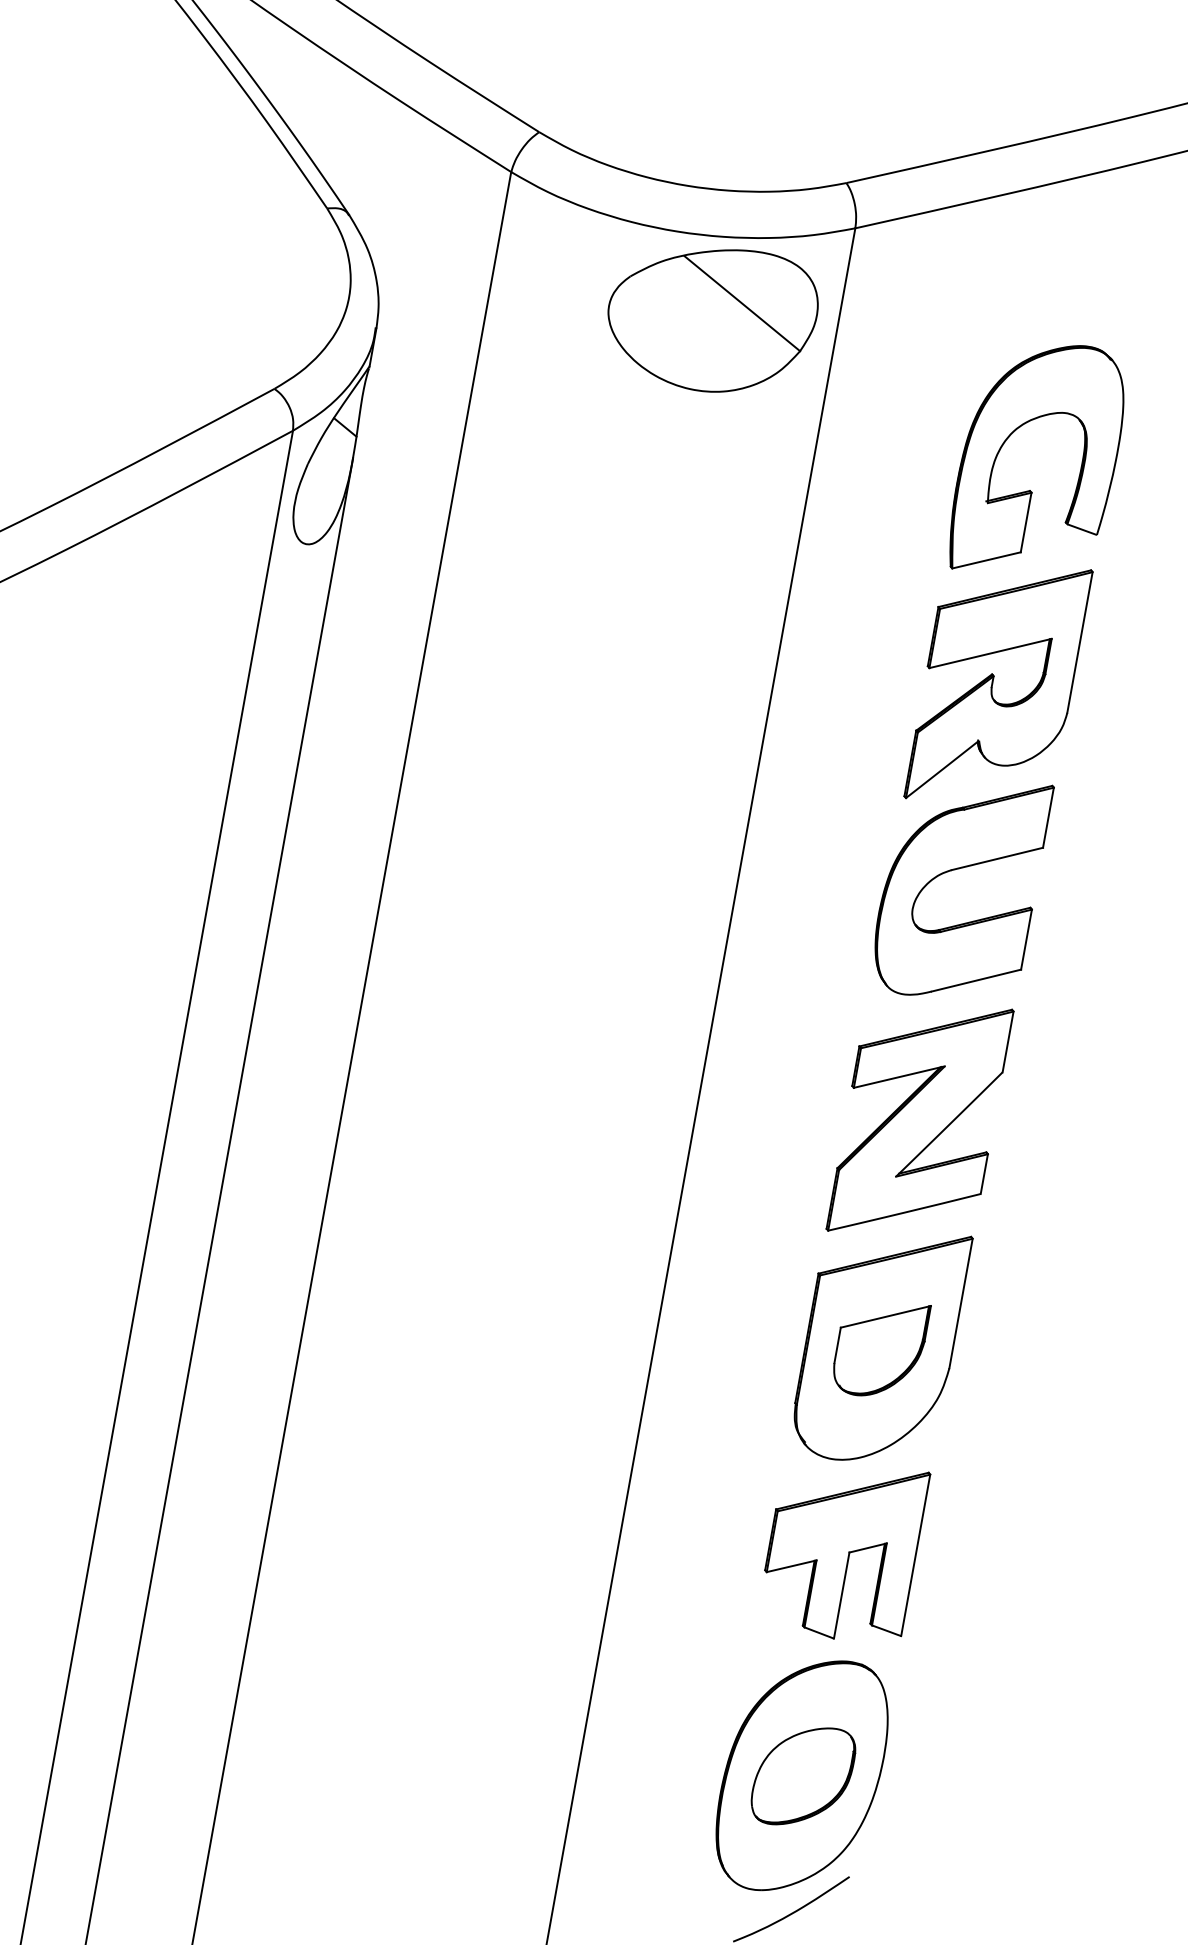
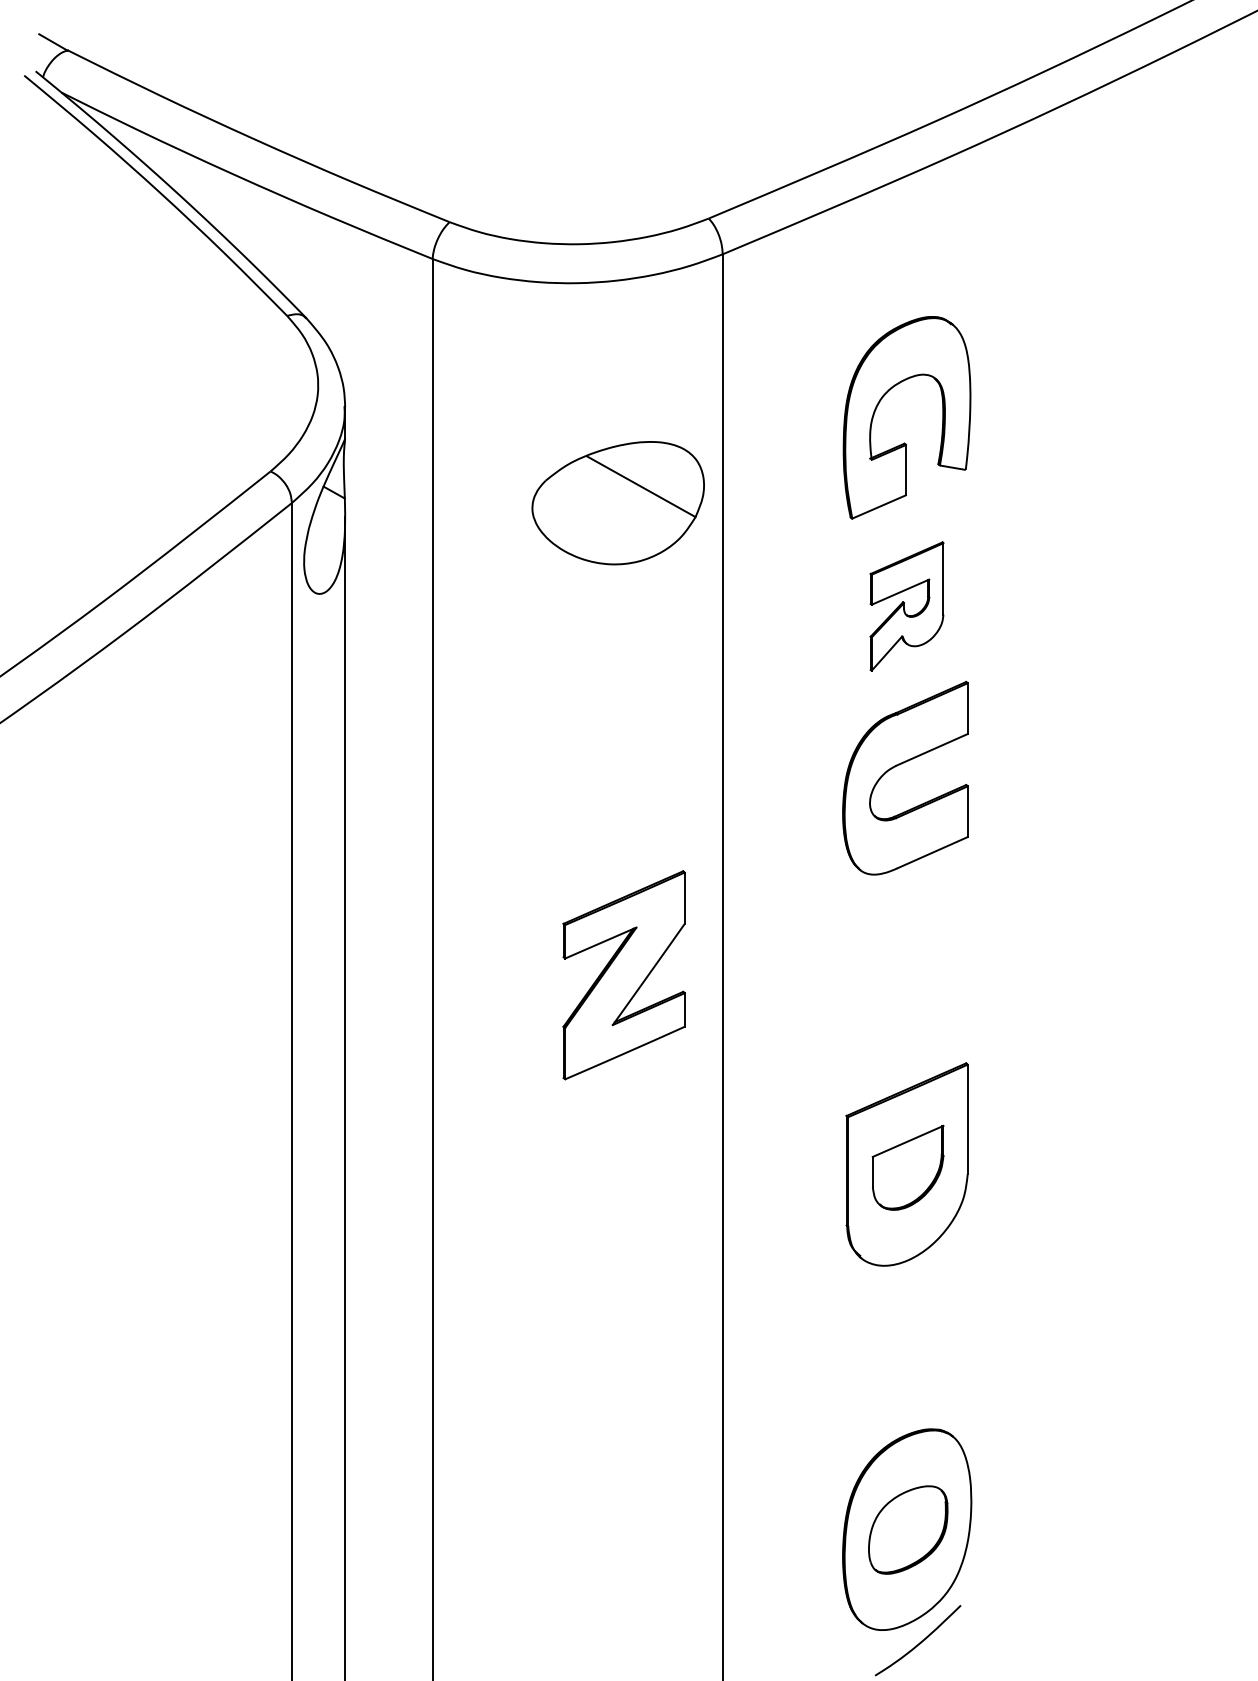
part: (710, 318) -> (617, 503), moved
part: (997, 683) -> (906, 606), size x0.6
part: (919, 1120) -> (623, 975), moved
part: (842, 1548) -> (906, 1337), removed

